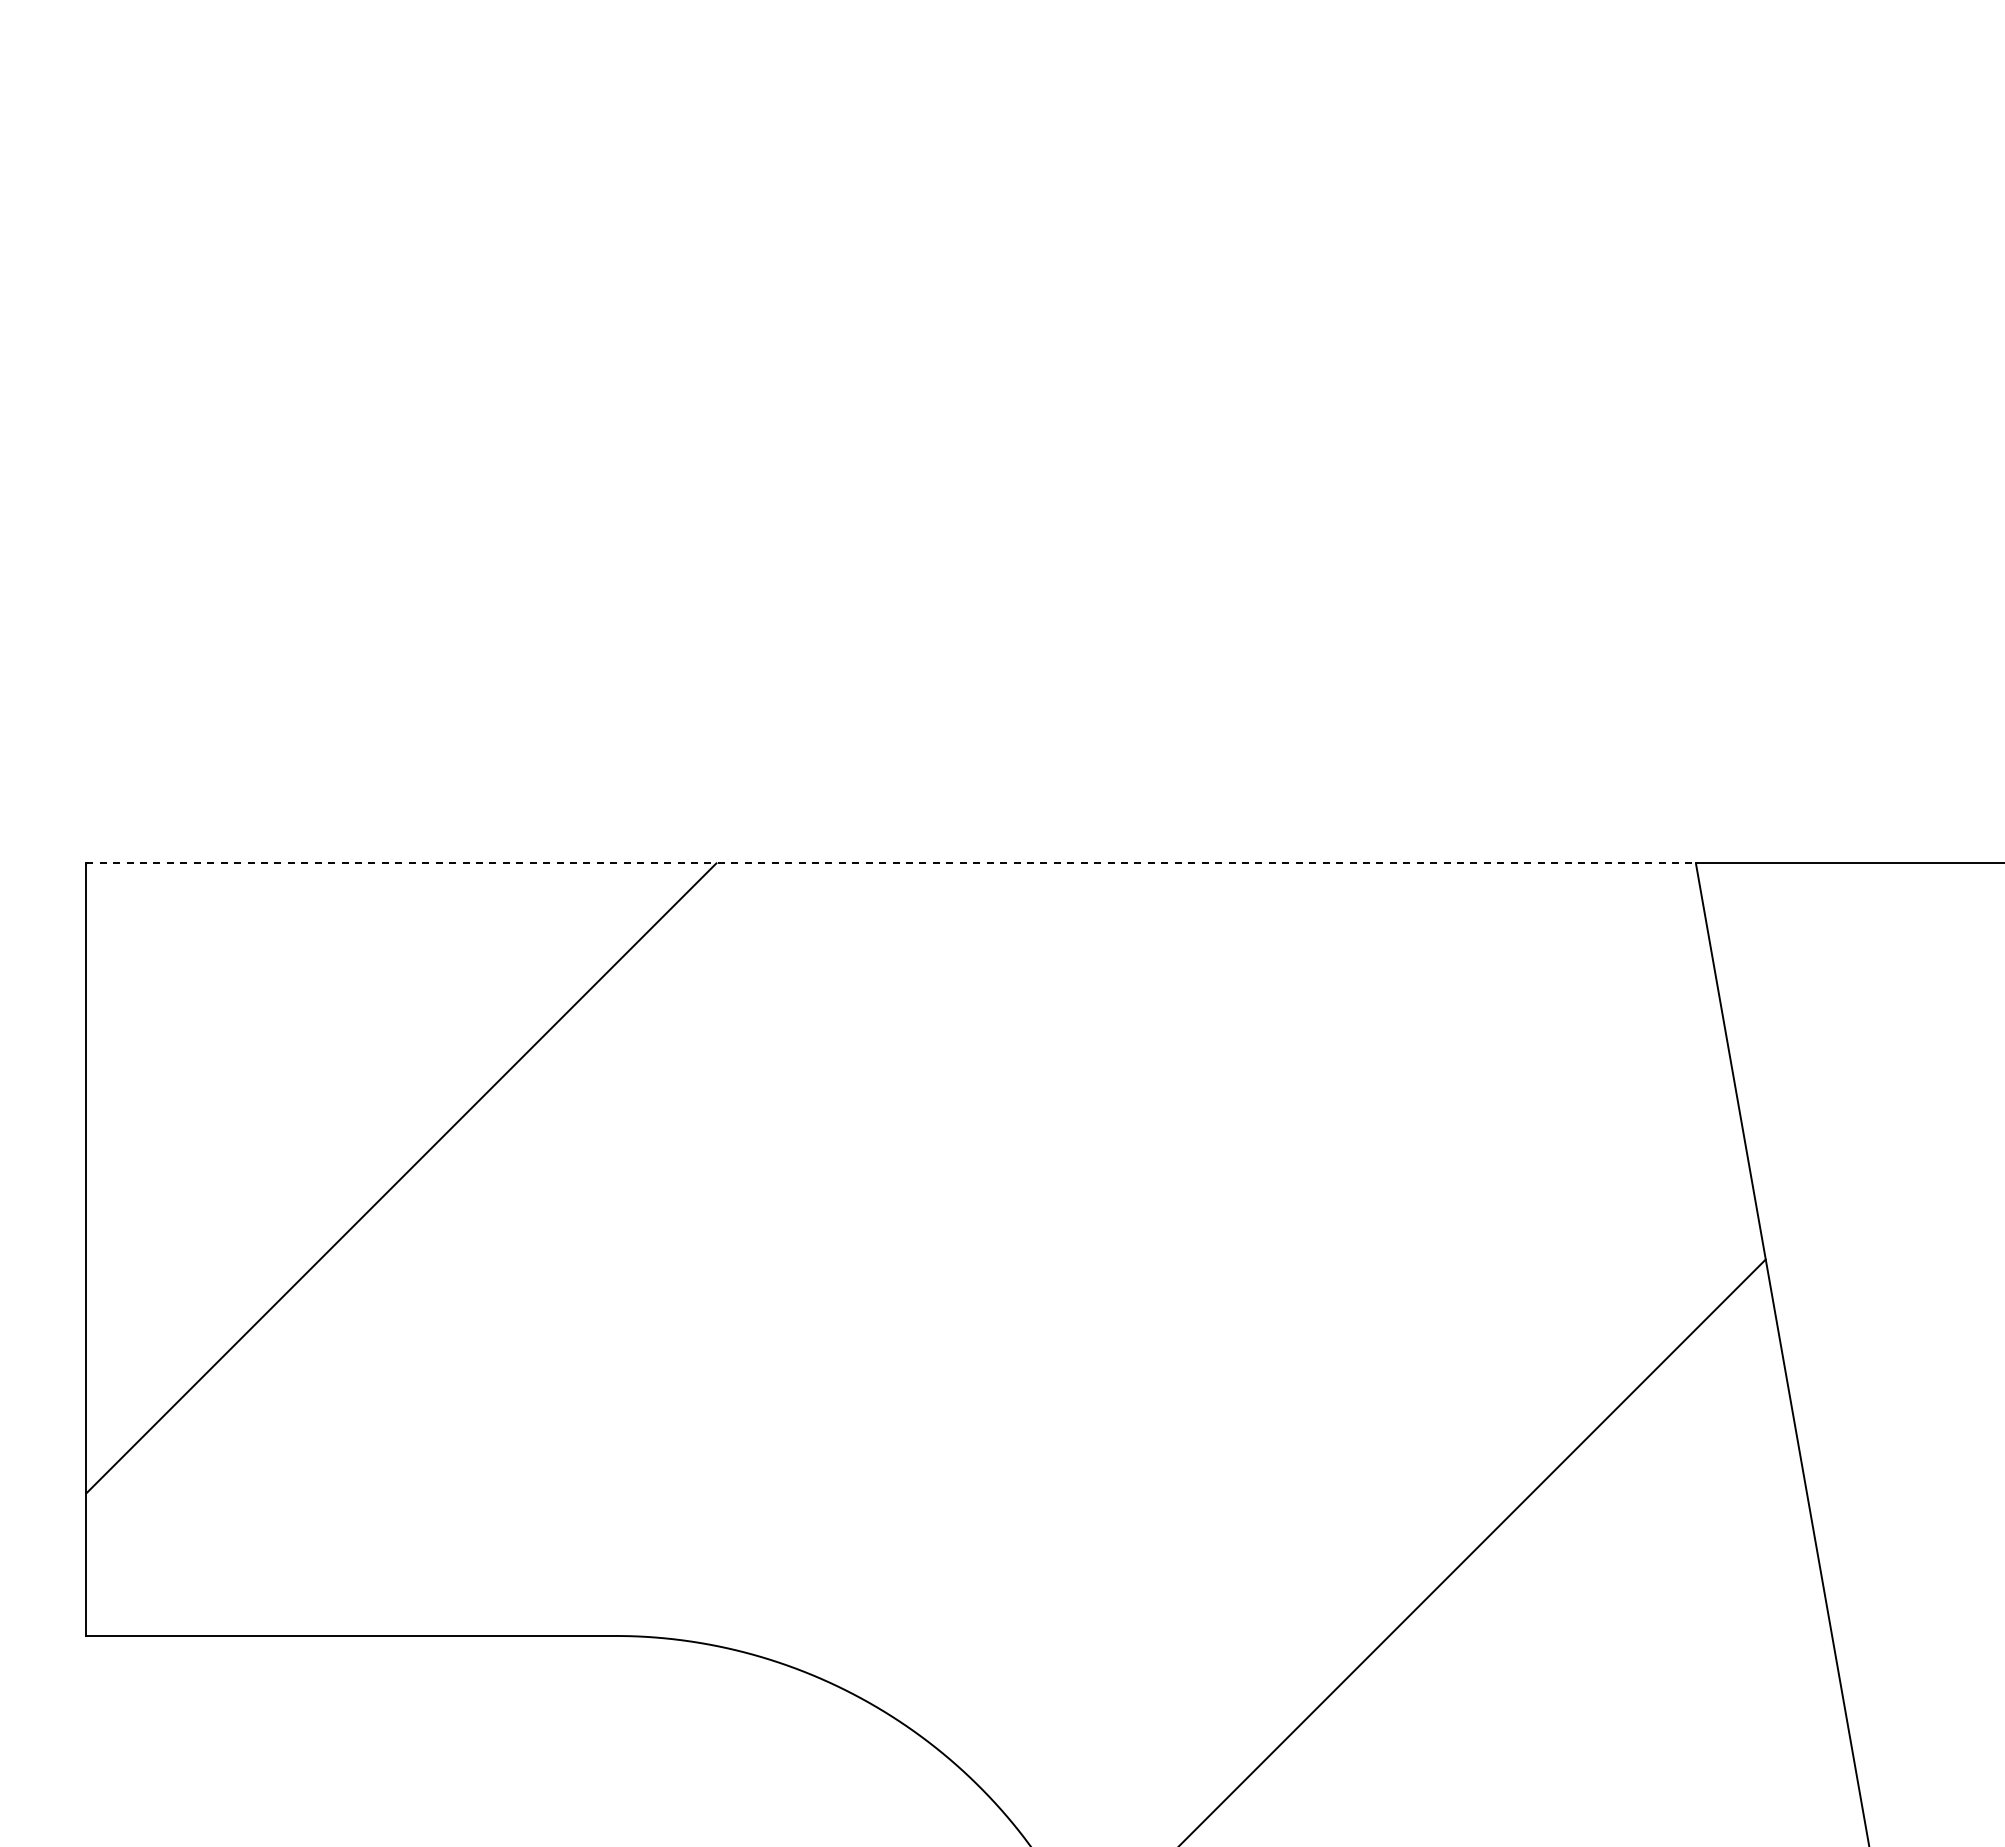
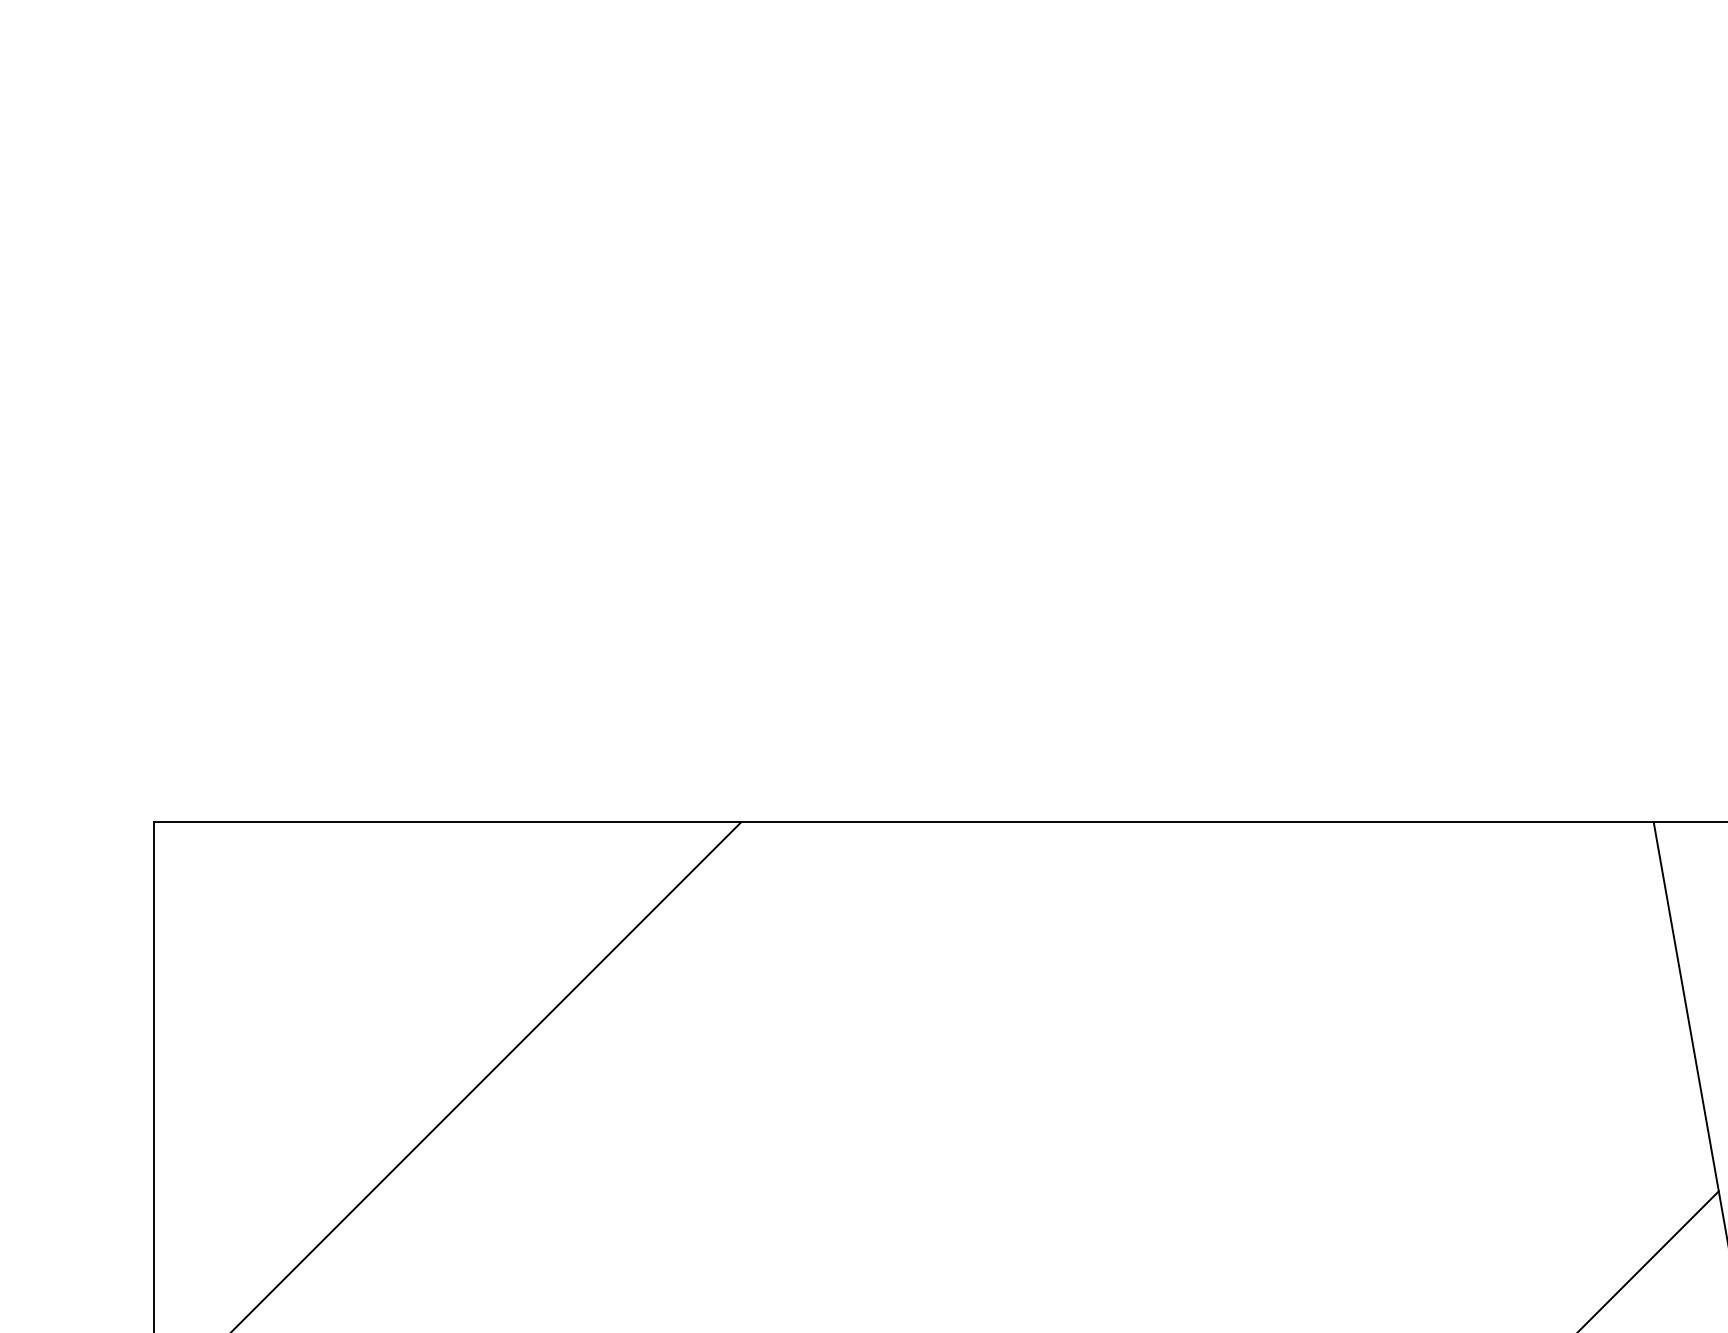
line: (891, 863) -> (904, 822), dashed -> solid

